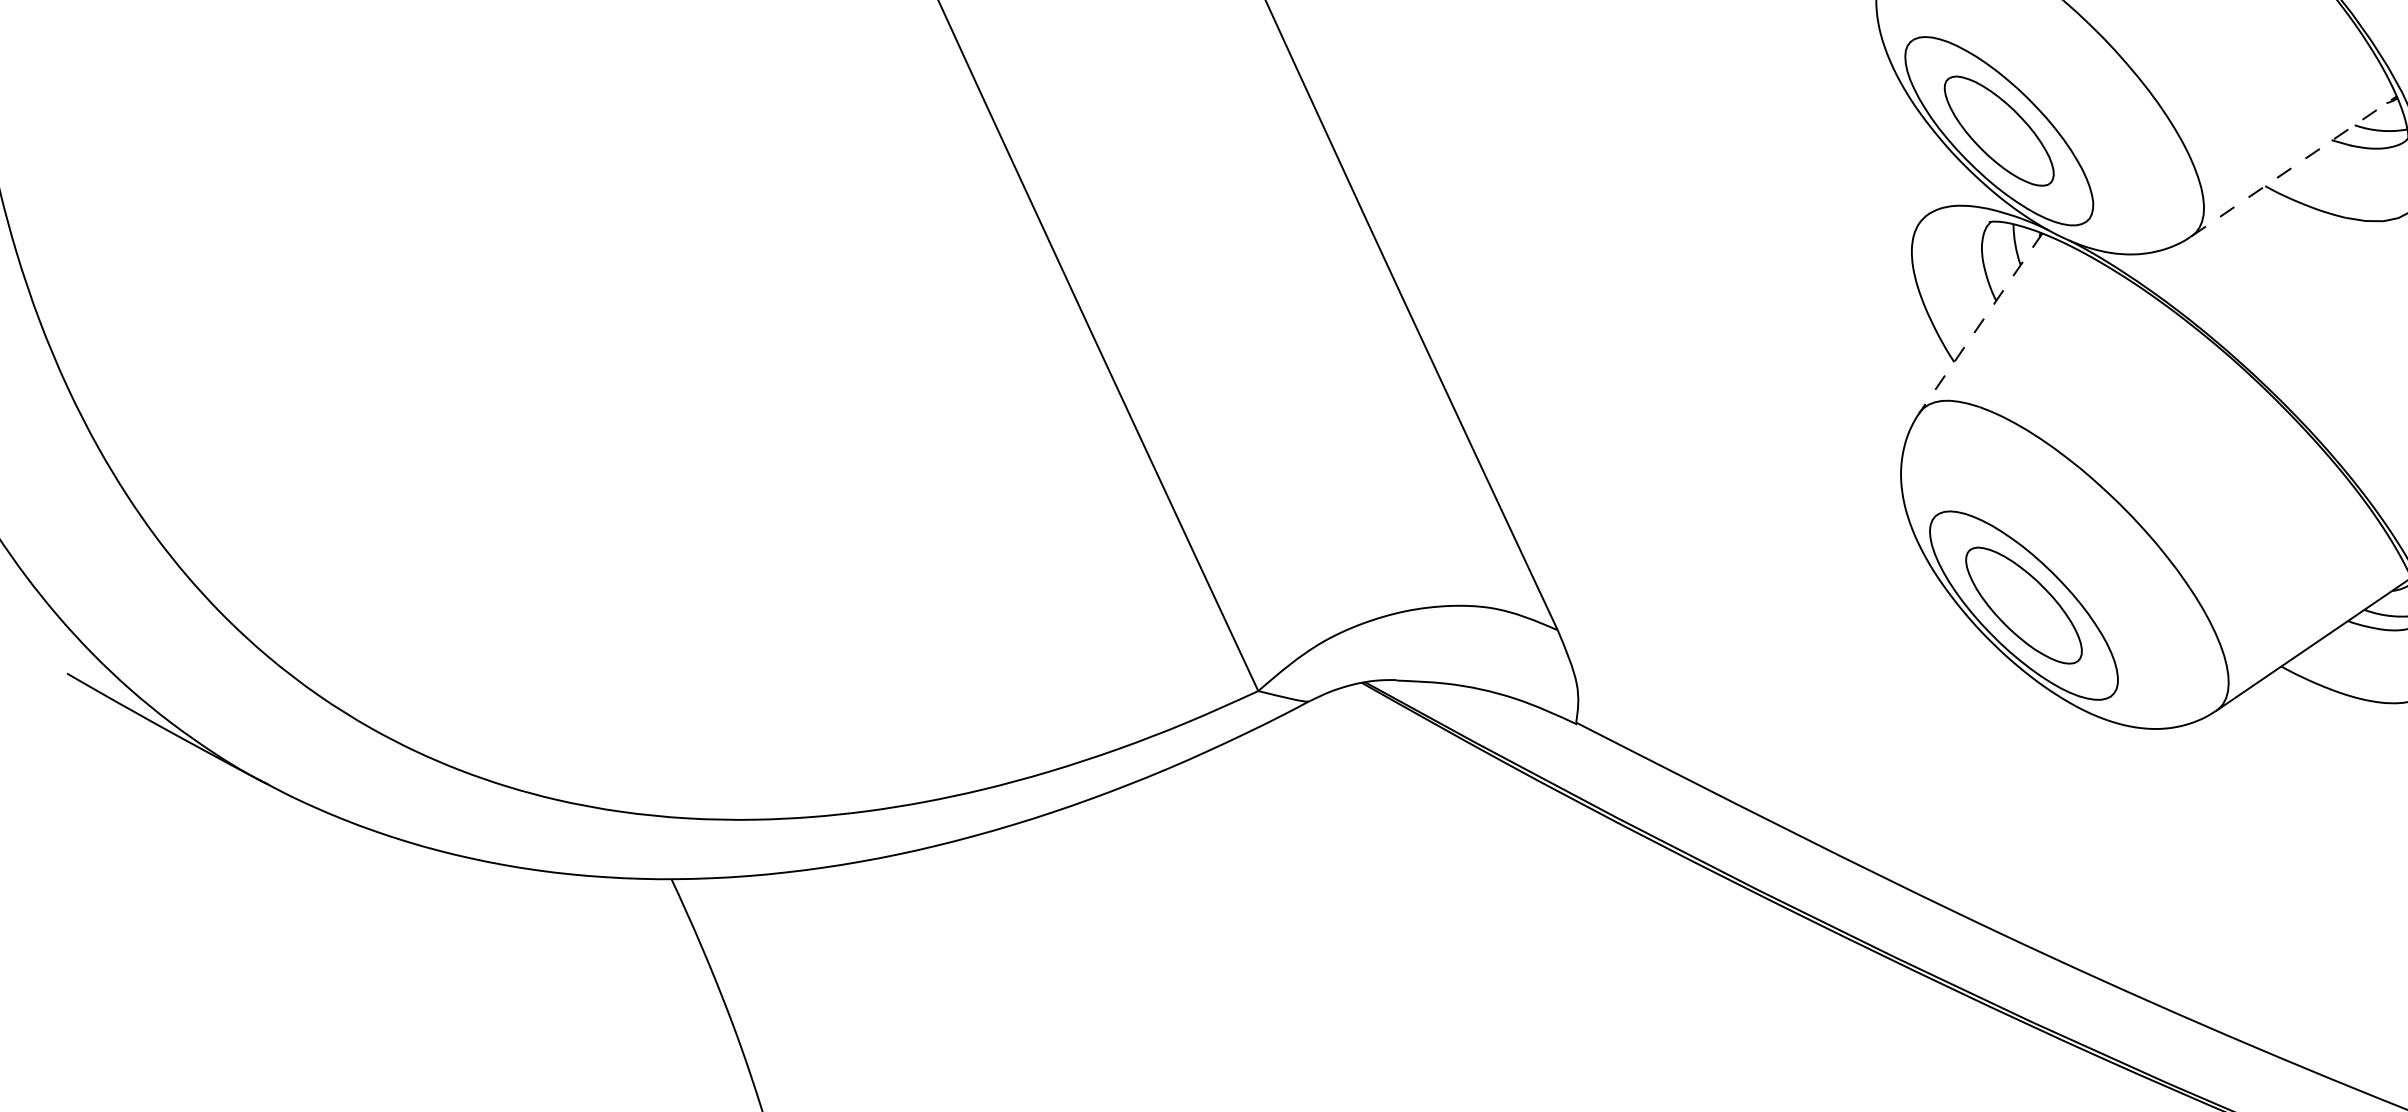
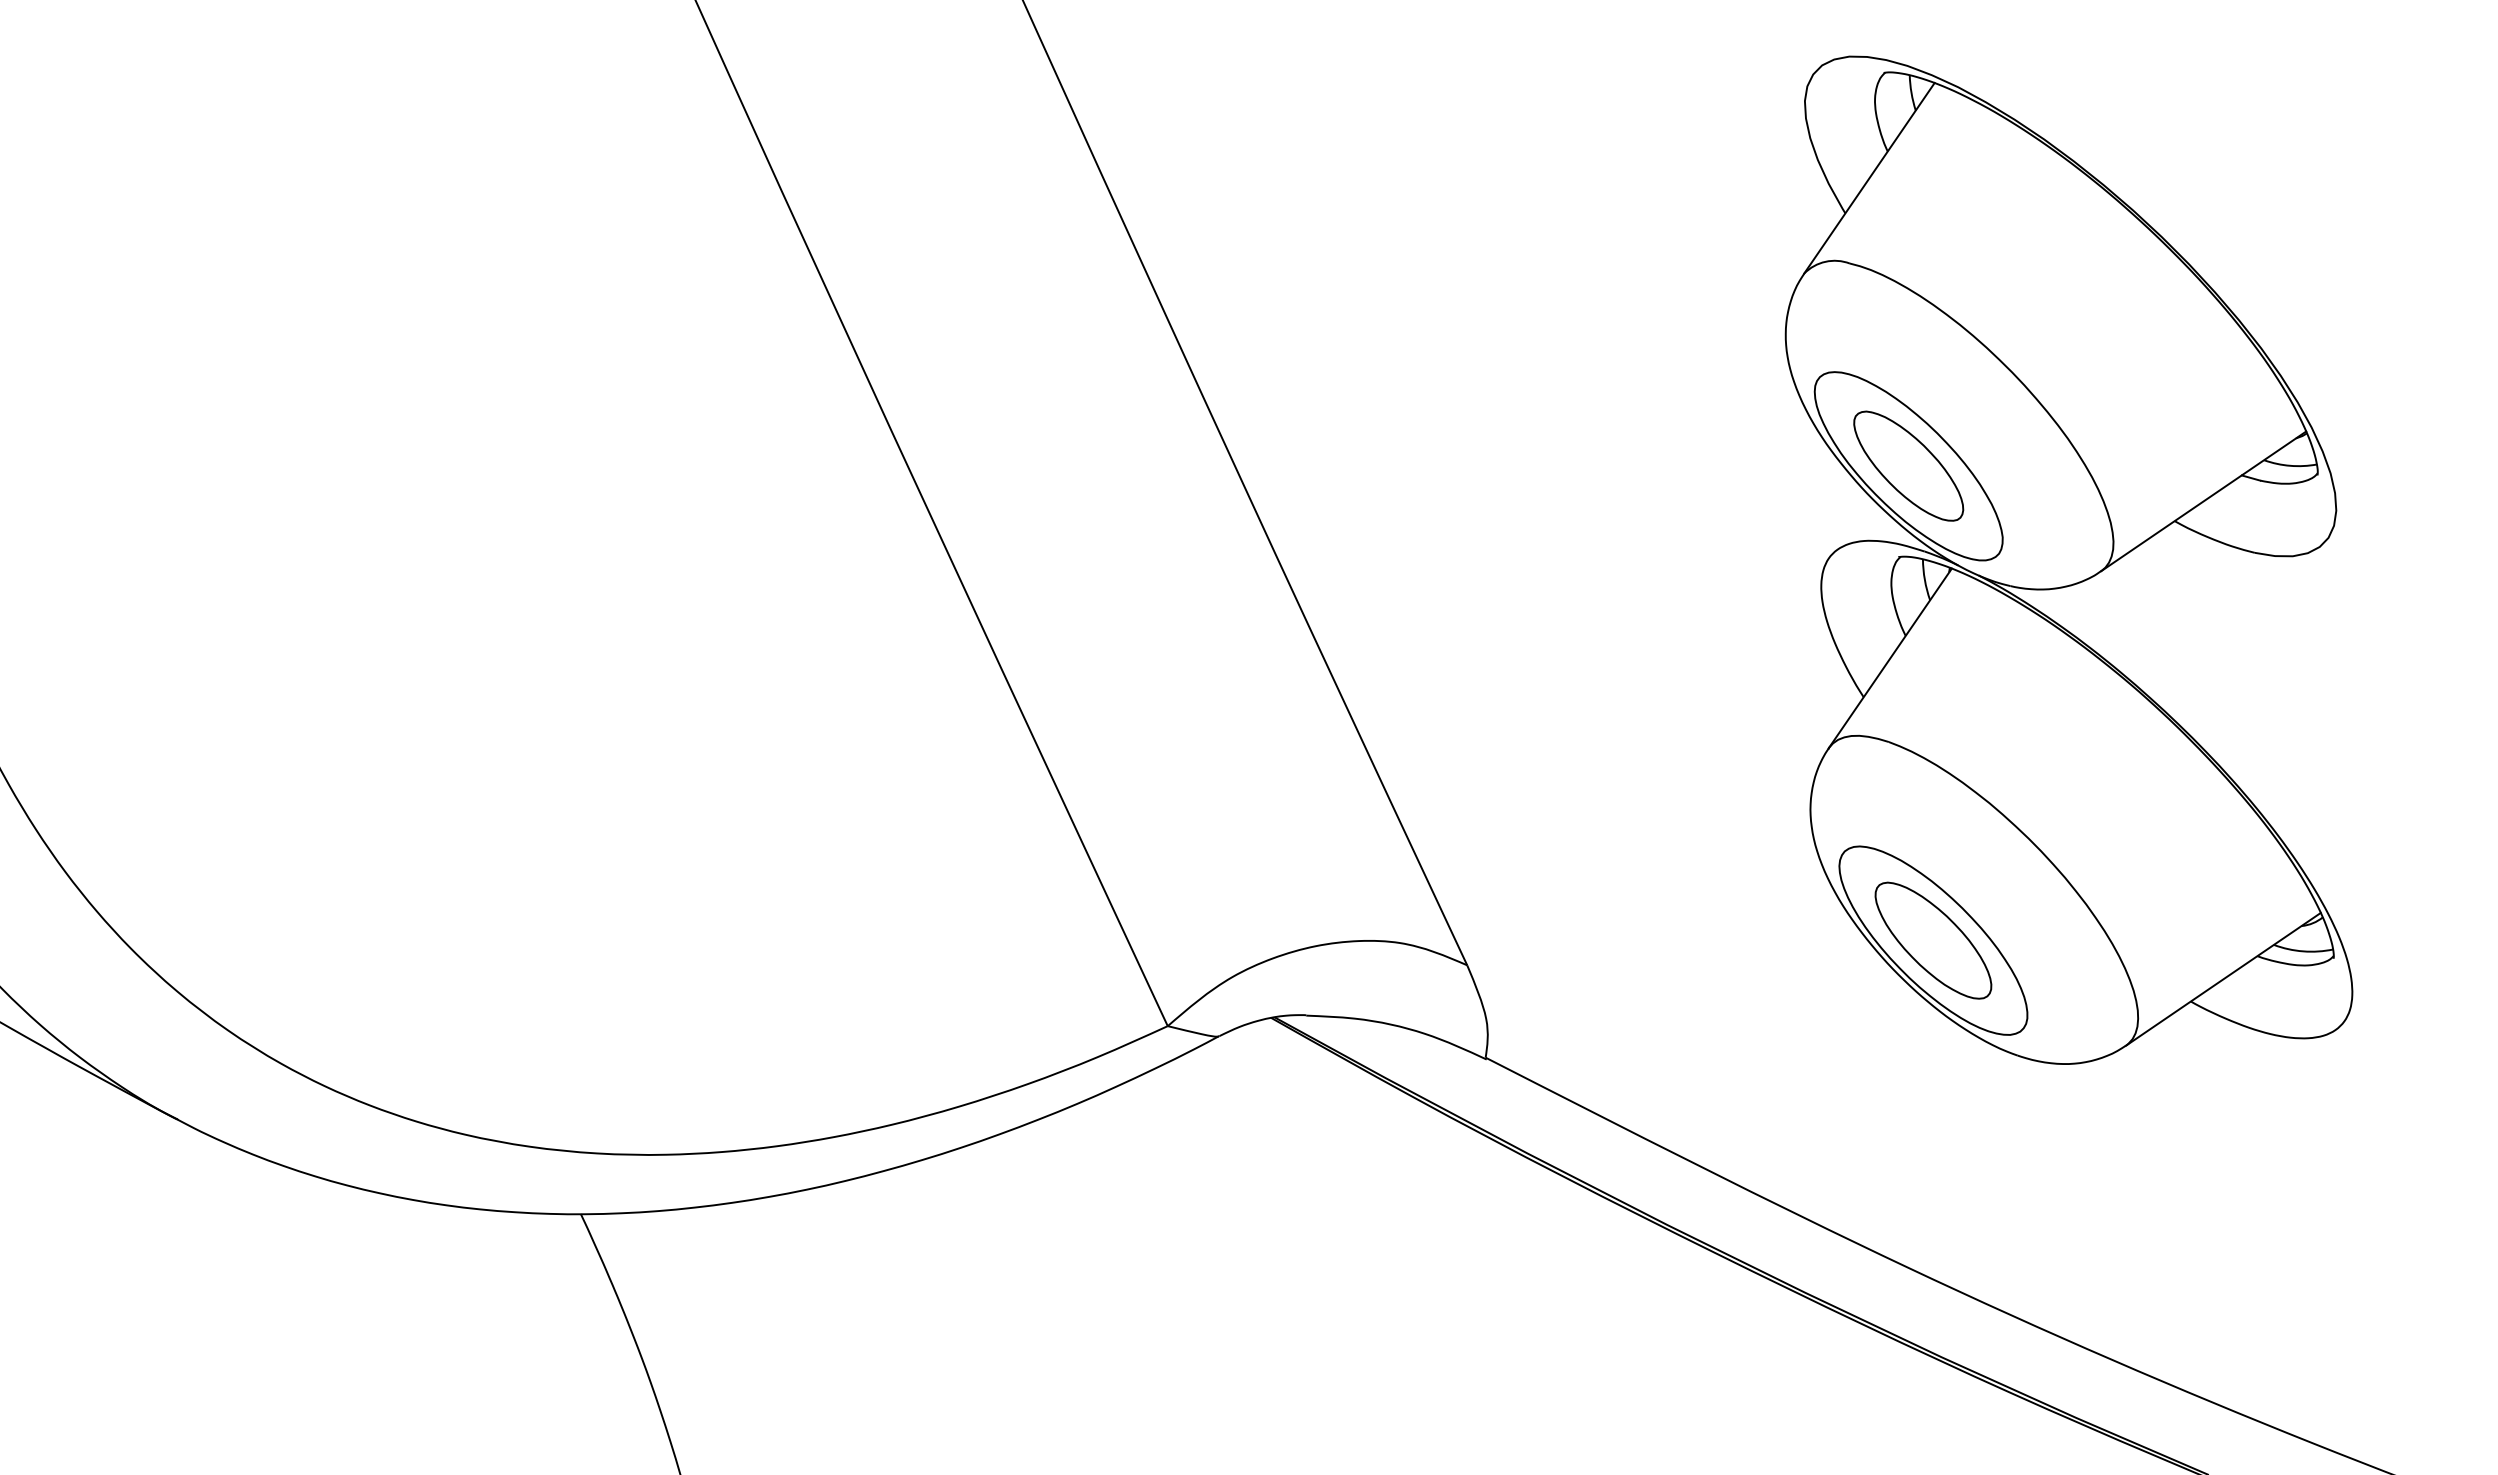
line: (2295, 166) -> (2204, 501), dashed -> solid
line: (1981, 323) -> (1890, 658), dashed -> solid

